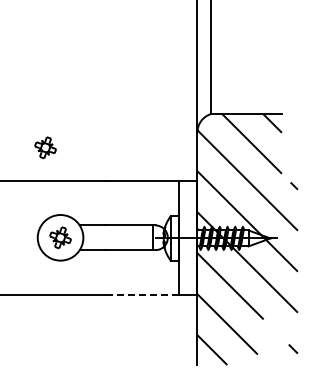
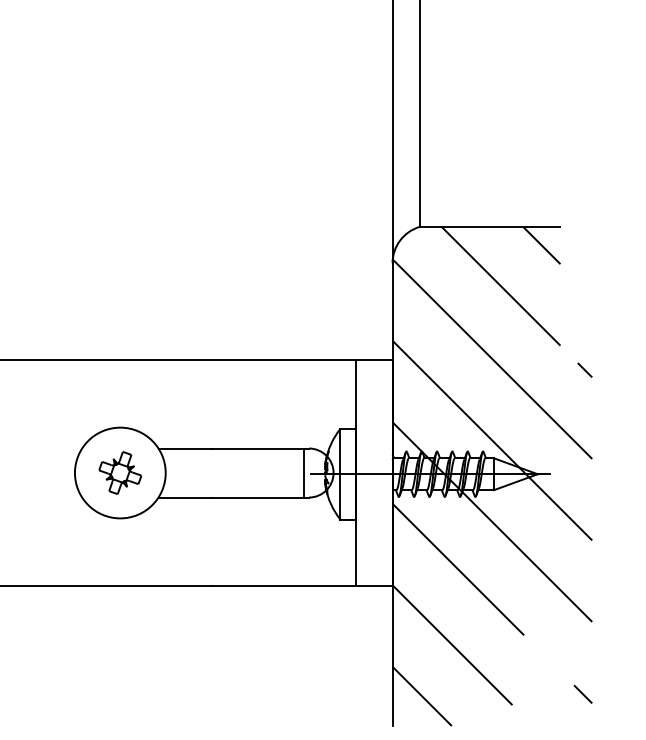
part: (45, 147) -> (90, 293), removed
line: (142, 294) -> (283, 585), dashed -> solid

